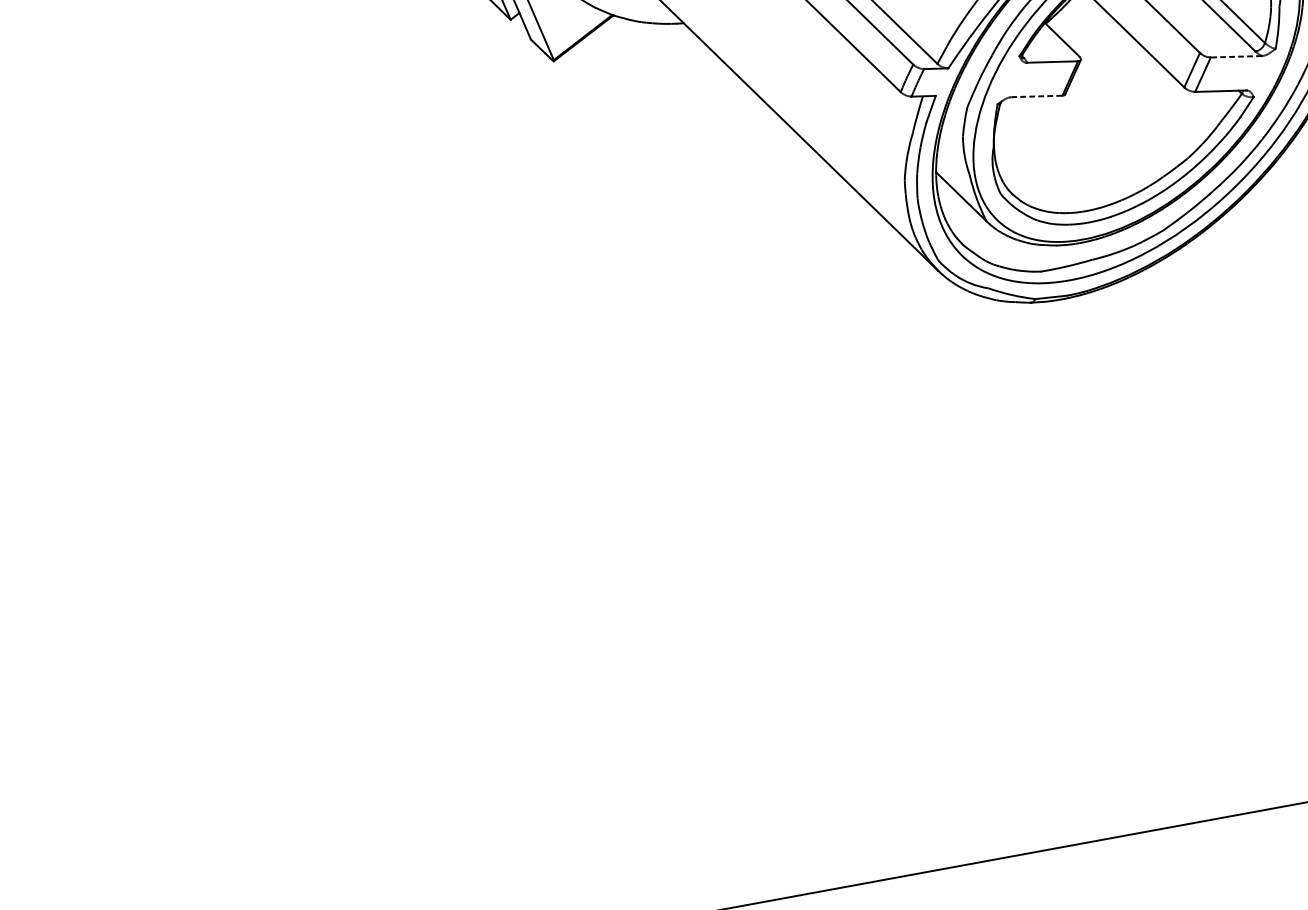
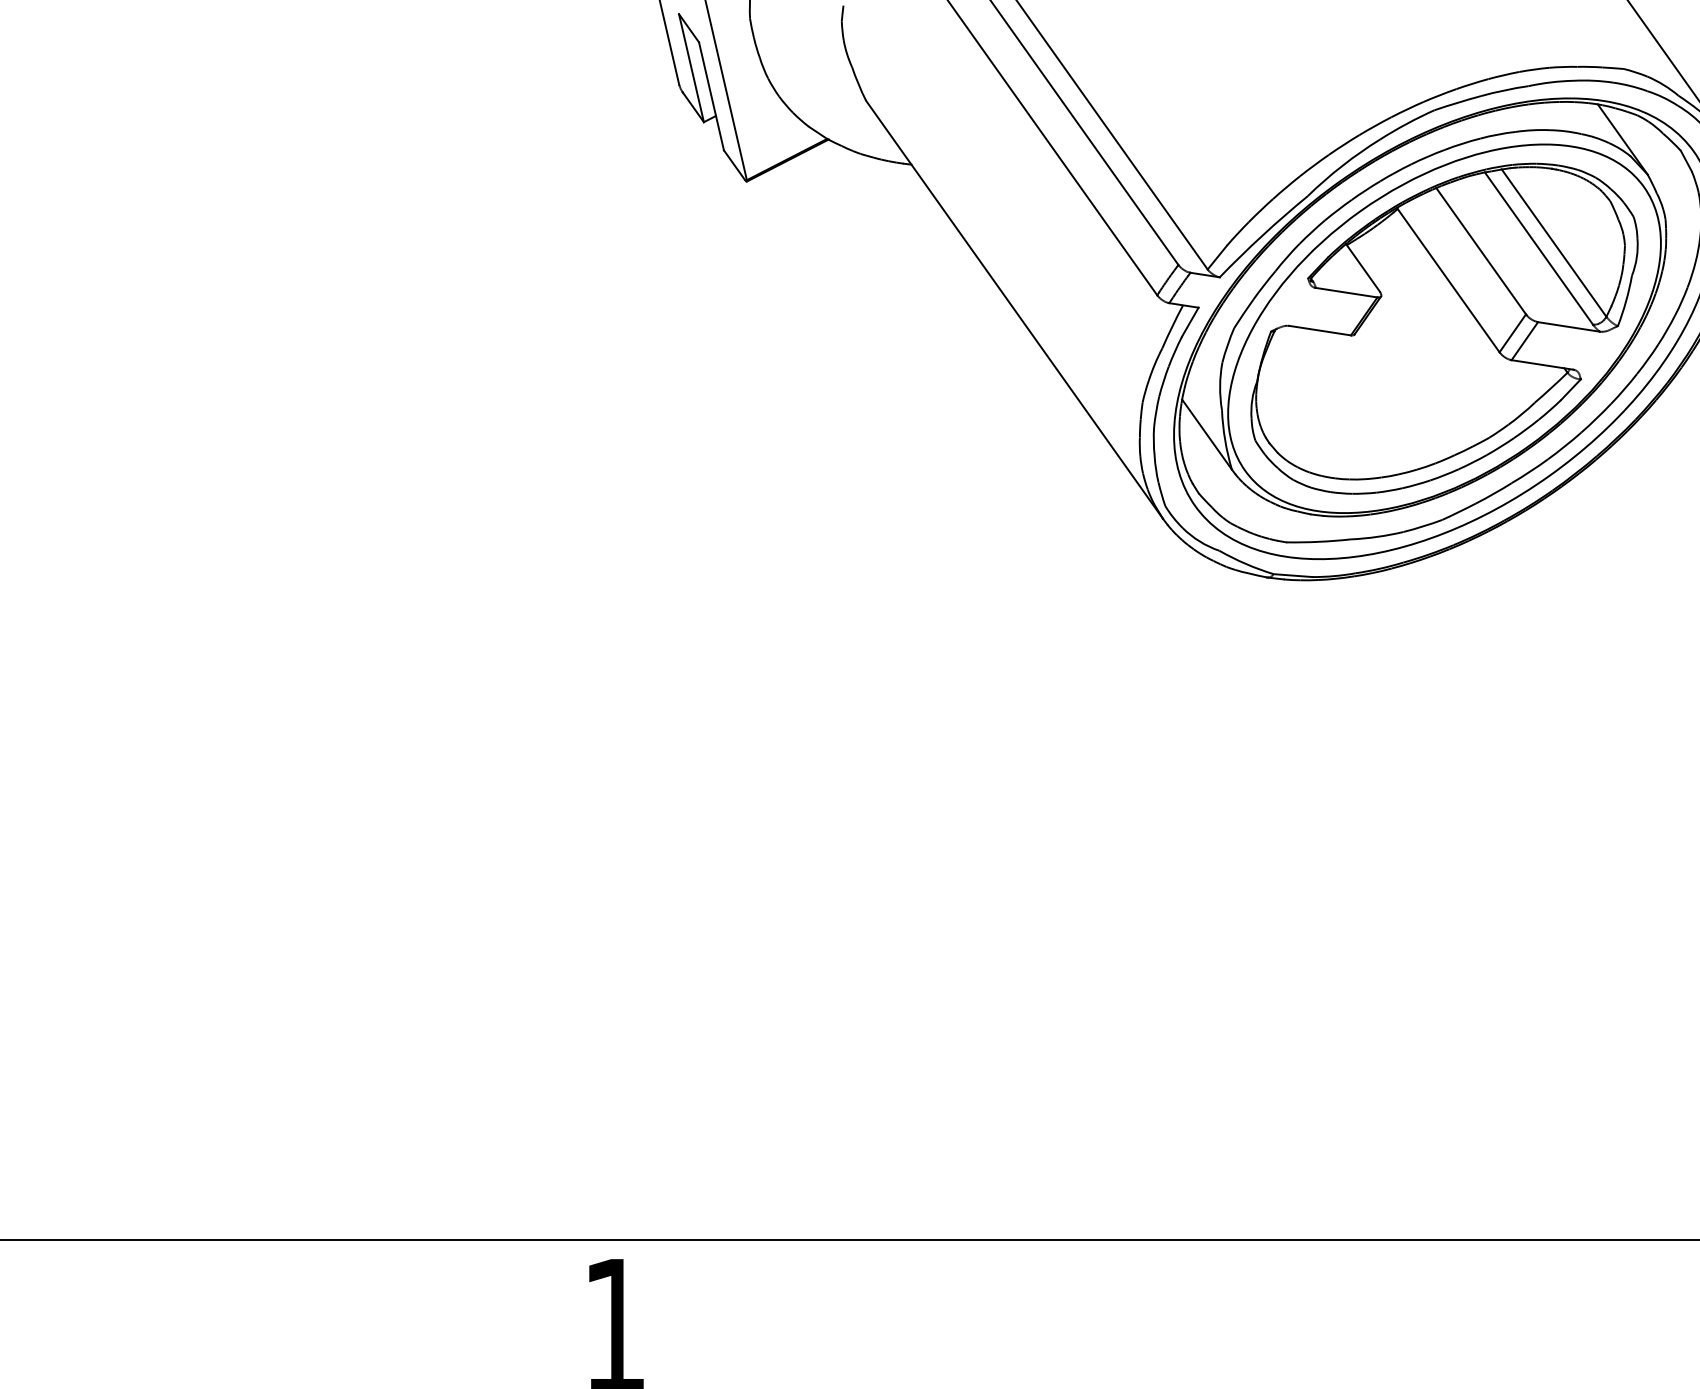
line: (1235, 56) -> (1568, 326), dashed -> solid
line: (1037, 96) -> (1320, 330), dashed -> solid

